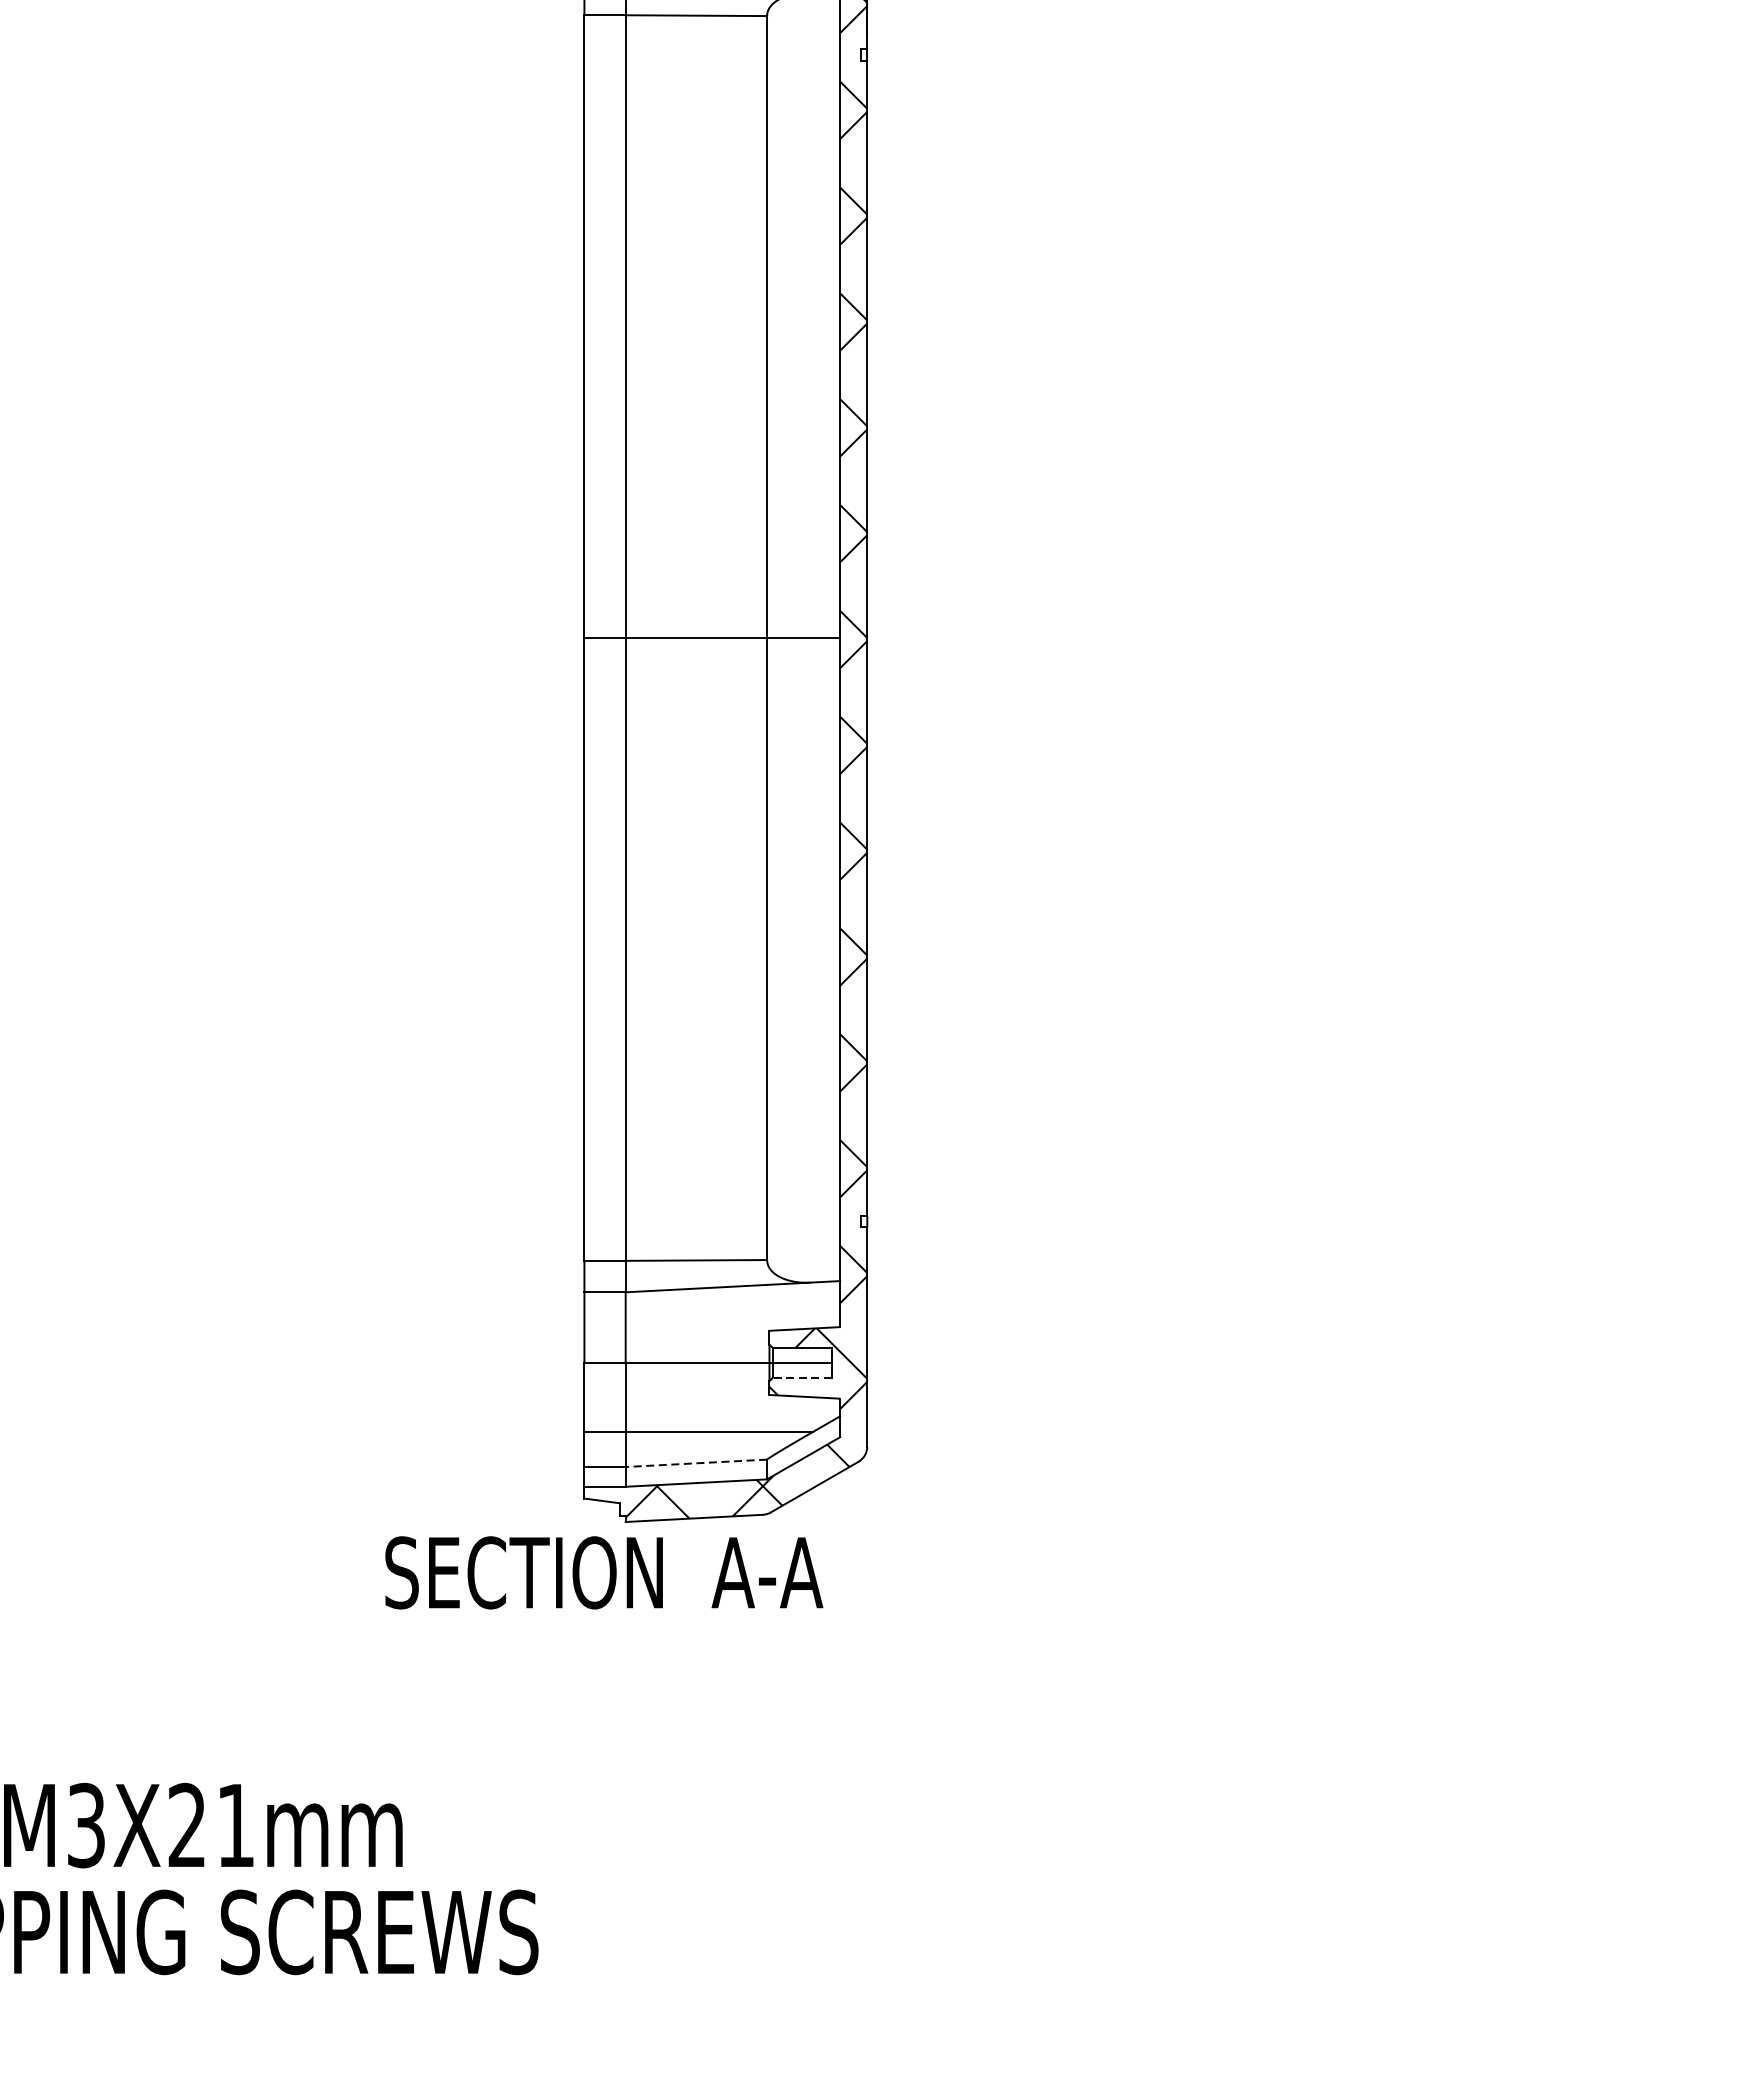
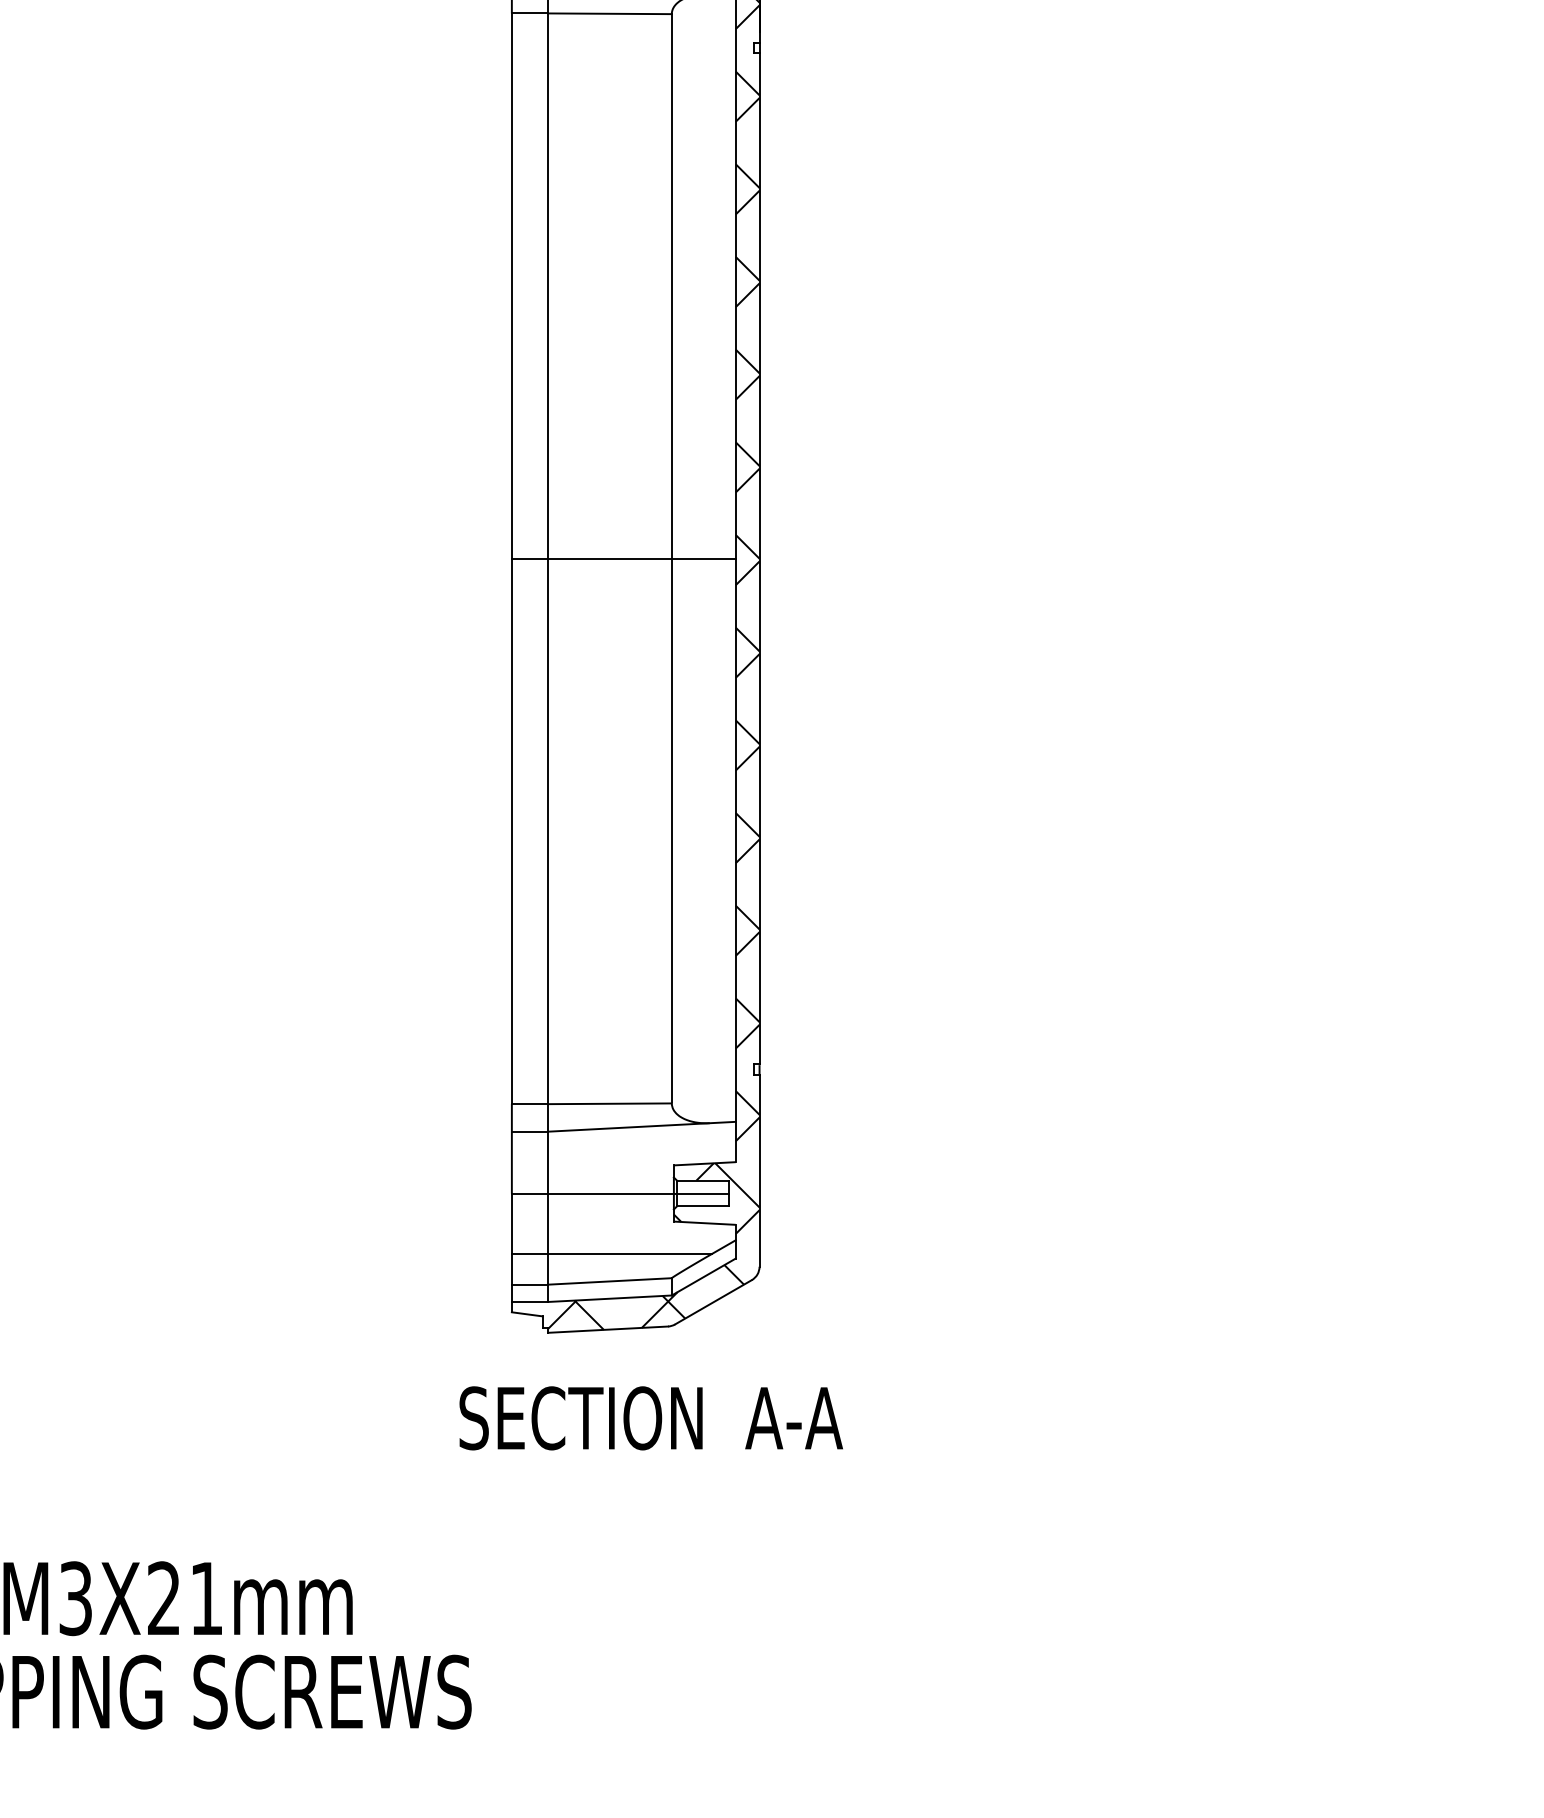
line: (802, 1377) -> (702, 1206), dashed -> solid
line: (695, 1463) -> (609, 1281), dashed -> solid
text: (603, 1573) -> (650, 1418), moved

